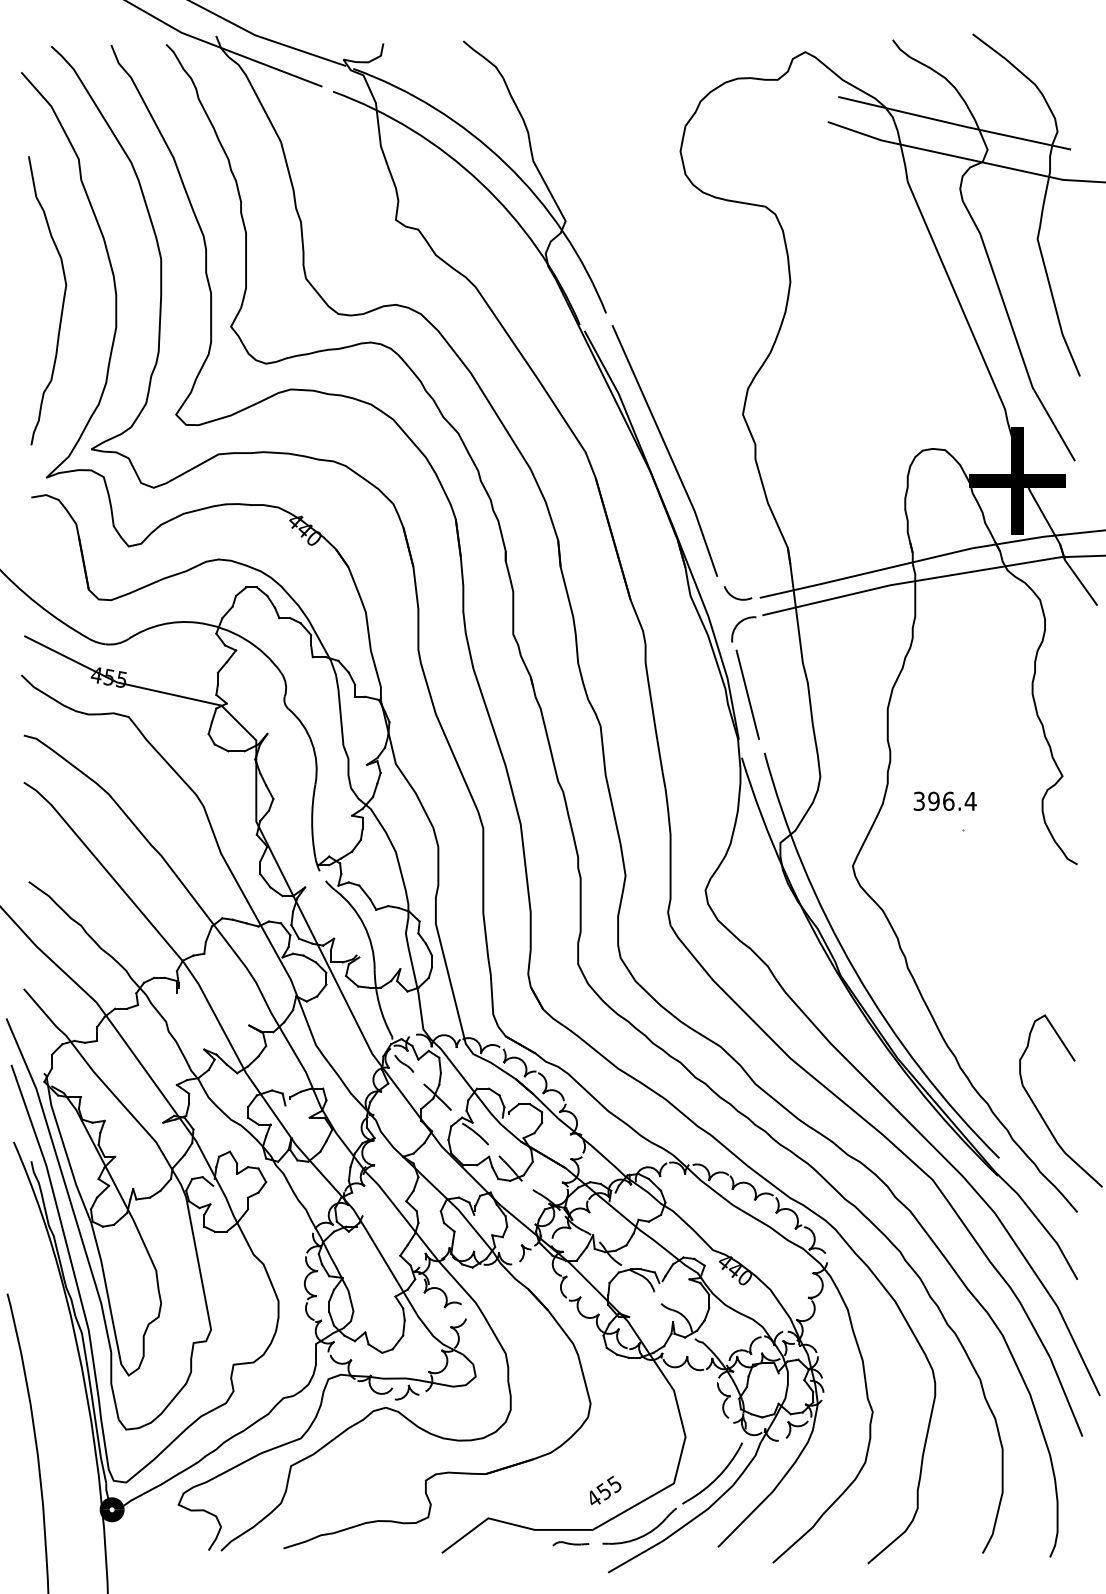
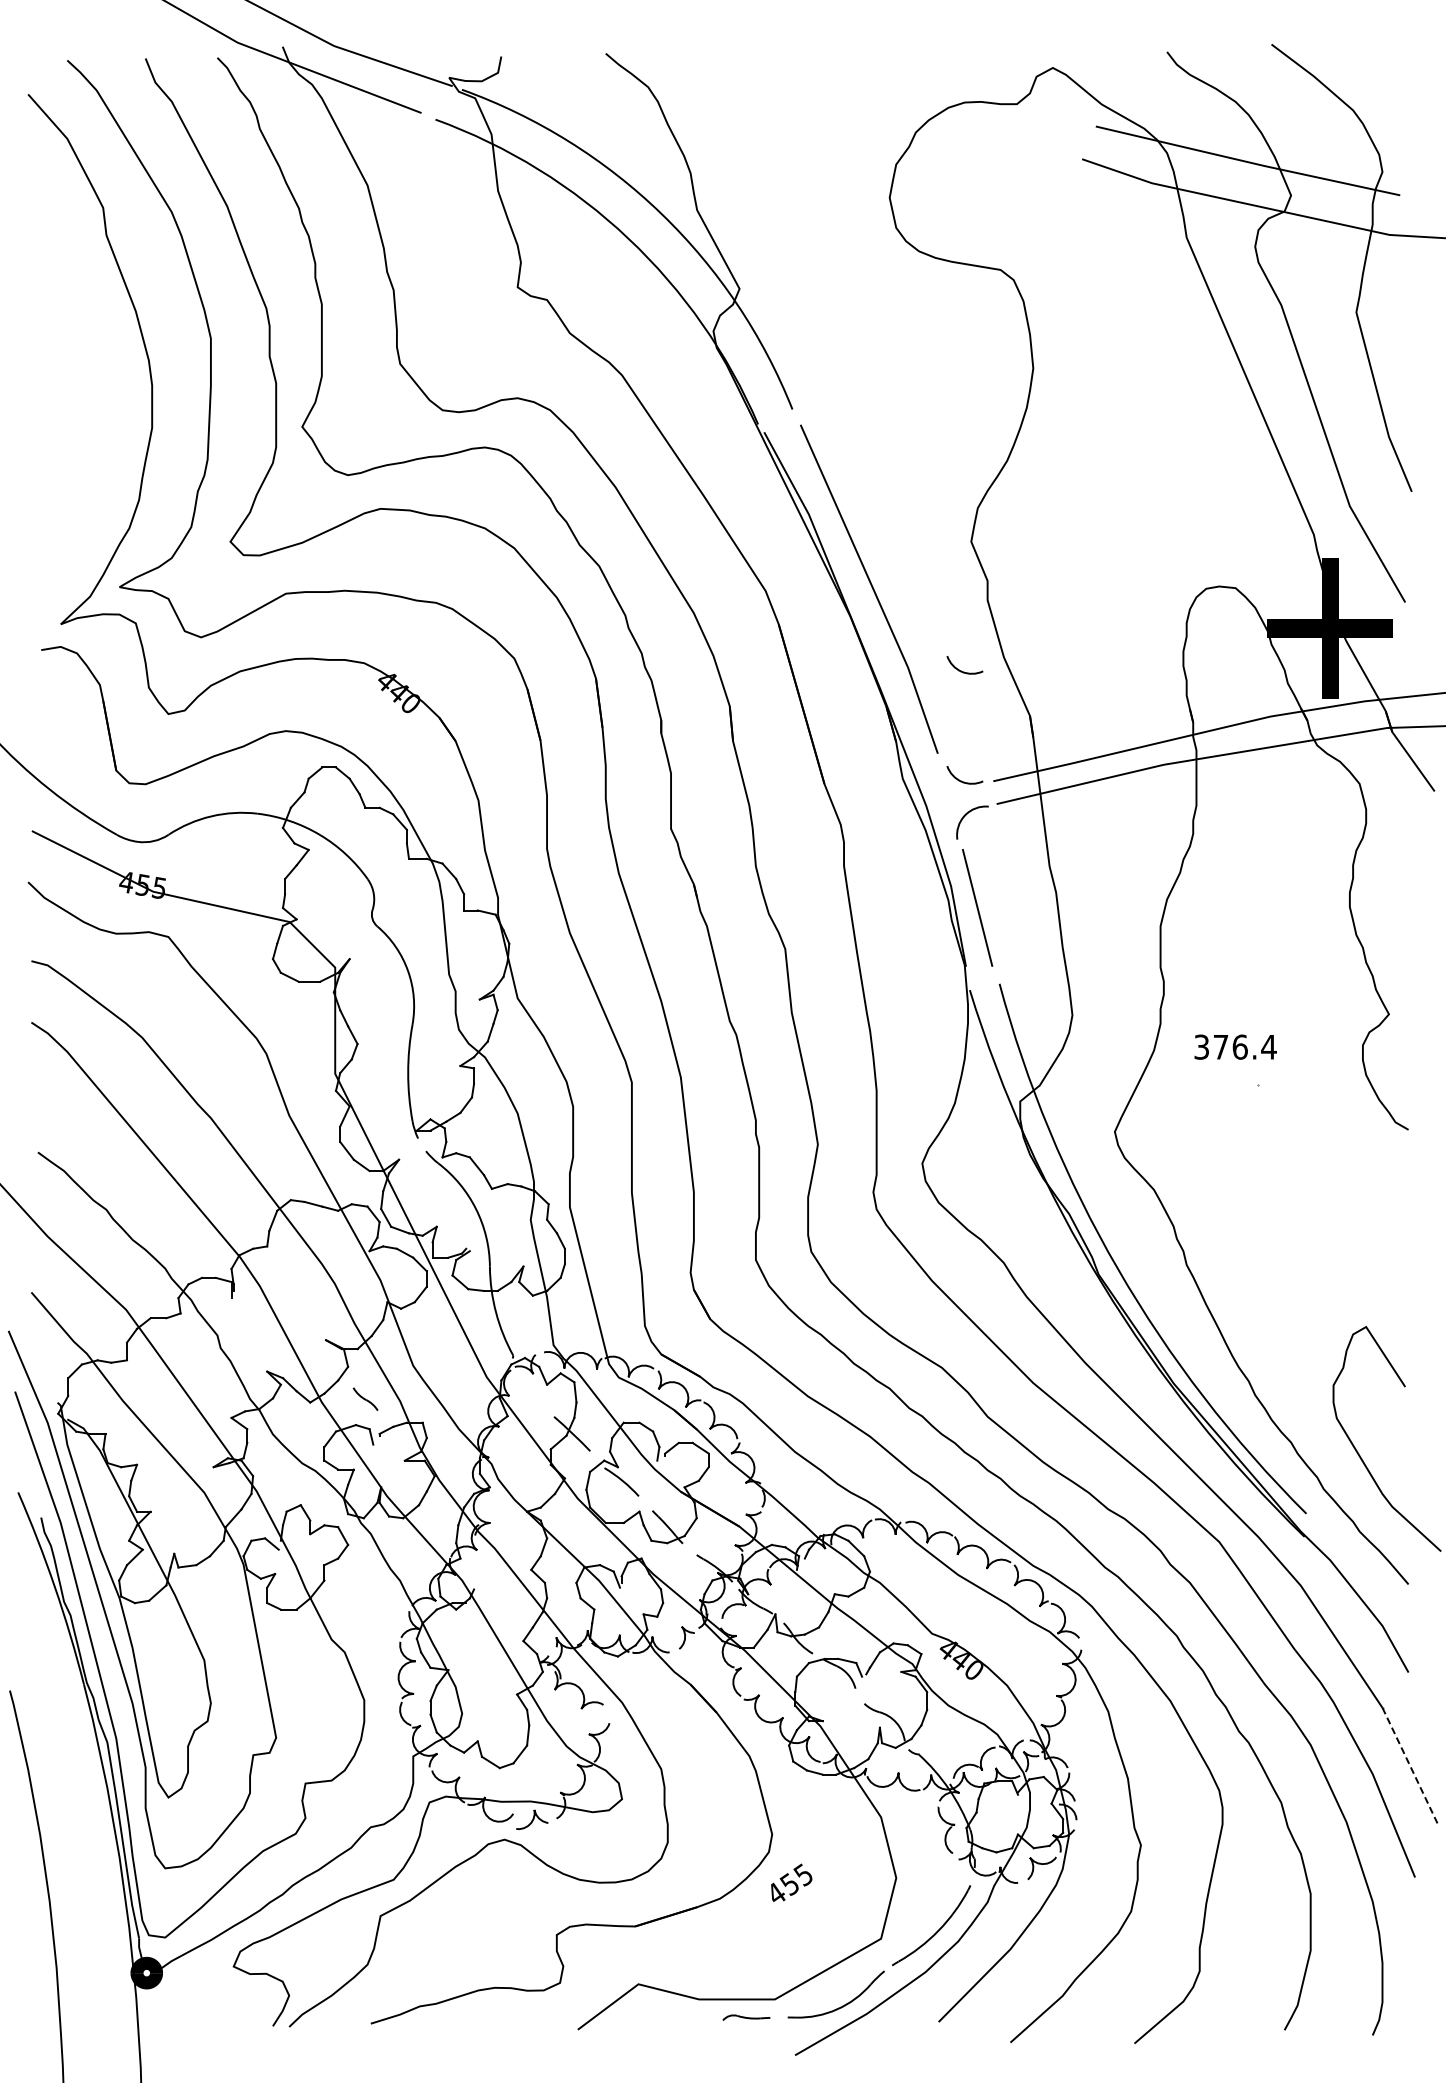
curve: (62, 305) -> (81, 398), removed
arc: (735, 513) -> (961, 670), added
text: (933, 800) -> (1220, 1046), 396.4 -> 376.4
part: (404, 1063) -> (365, 1398), moved
line: (1079, 1351) -> (1410, 1766), solid -> dashed
text: (605, 1490) -> (791, 1882), moved

